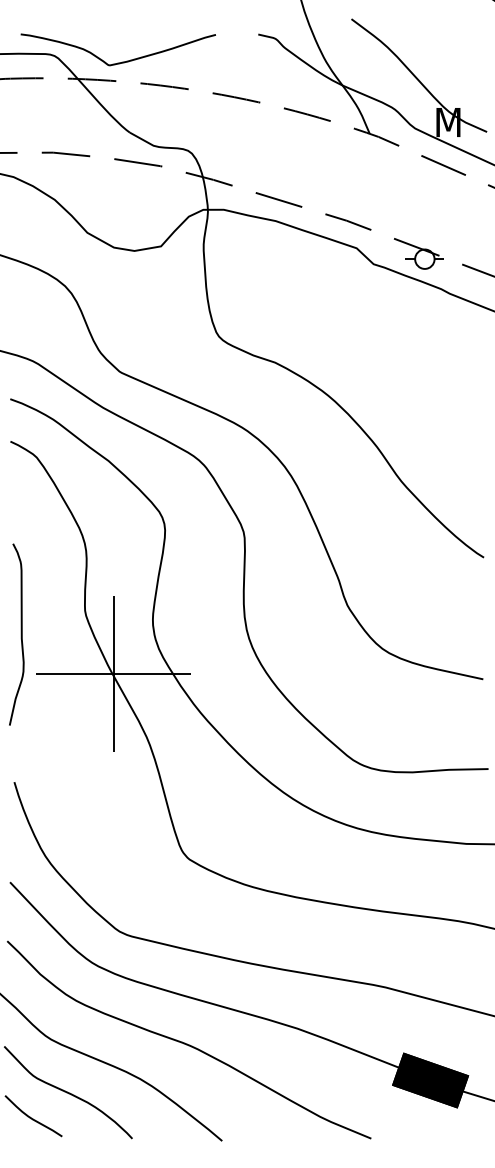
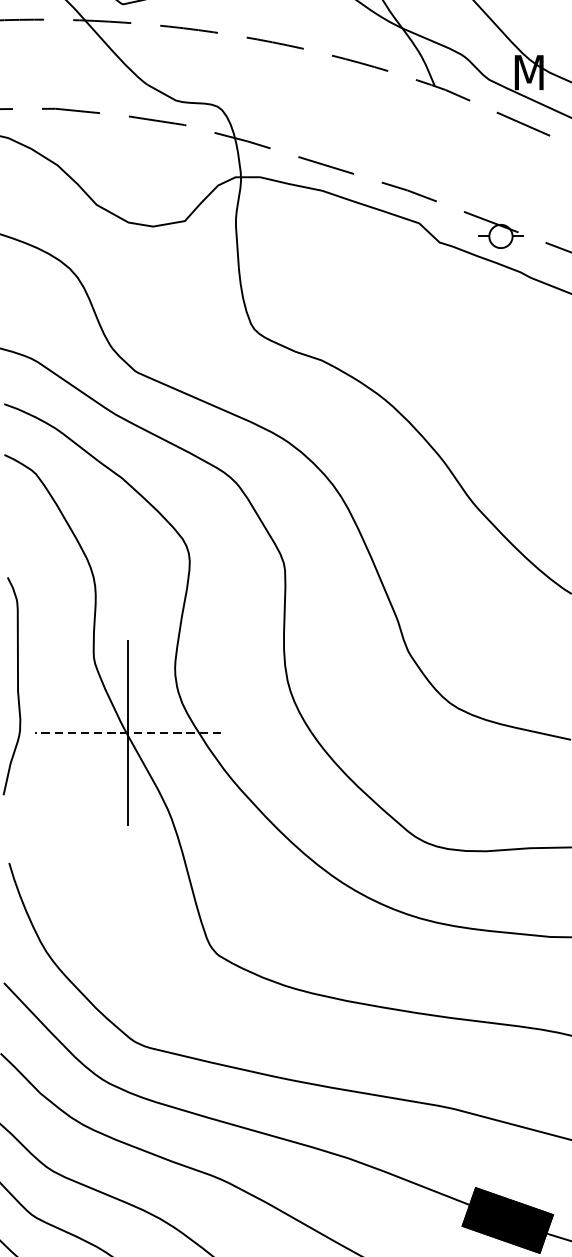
line: (113, 673) -> (127, 732), solid -> dashed

